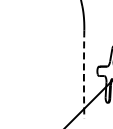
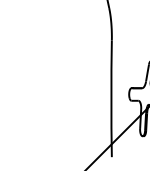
arc: (83, 74) -> (110, 98), dashed -> solid

